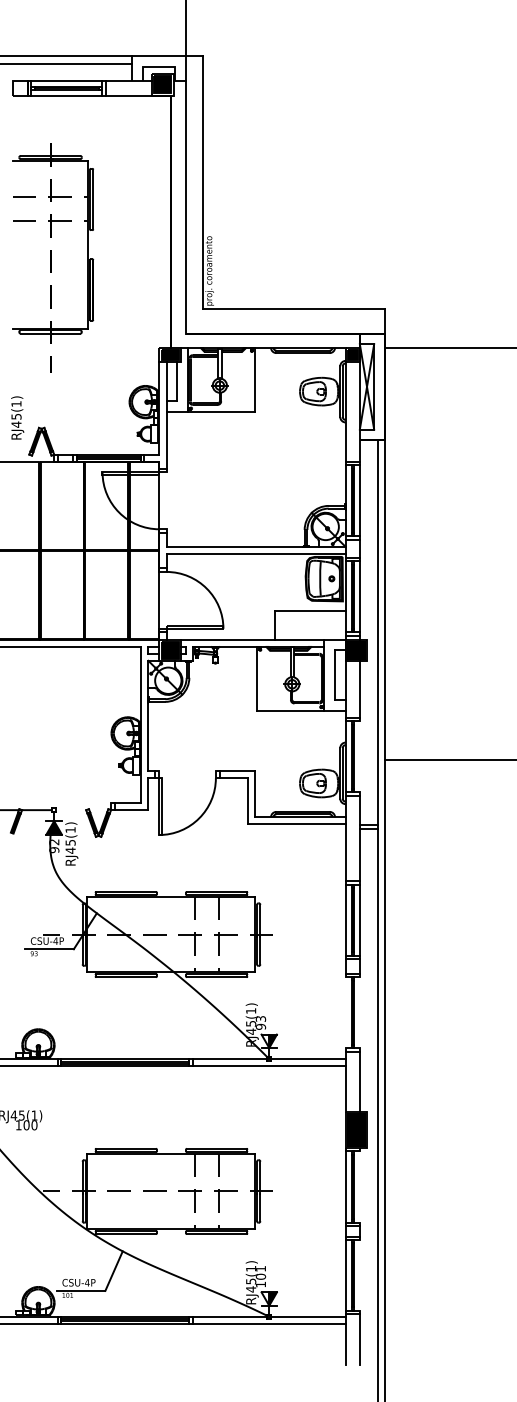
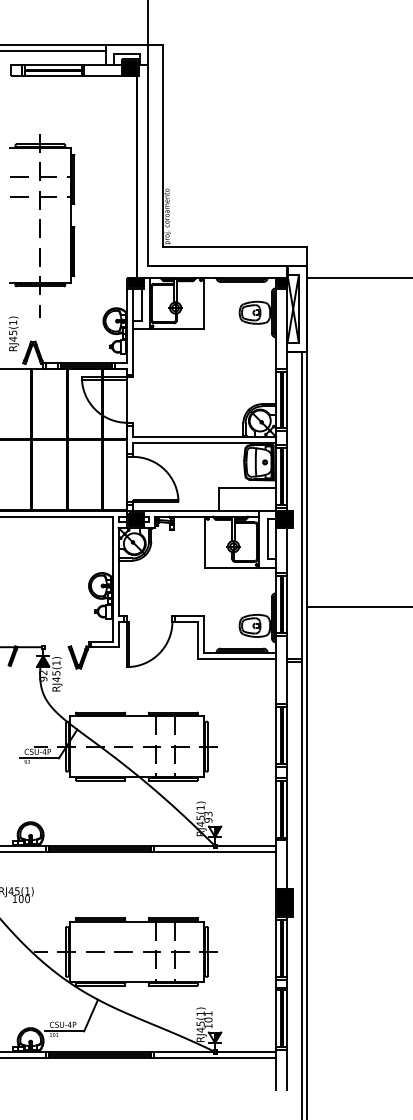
part: (53, 257) -> (42, 225), moved
line: (359, 756) -> (287, 604), added
line: (345, 1012) -> (276, 808), added
line: (359, 1012) -> (287, 808), added
line: (359, 1186) -> (287, 947), added
line: (359, 1274) -> (287, 1018), added

